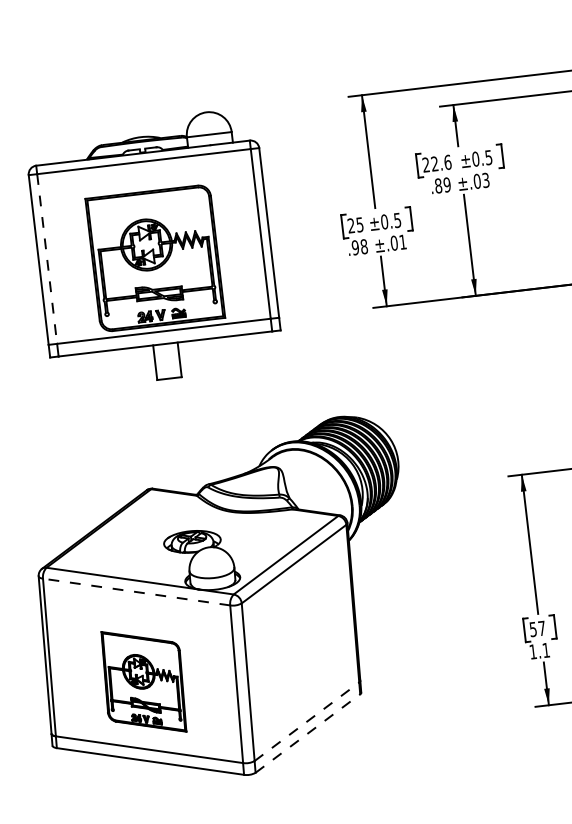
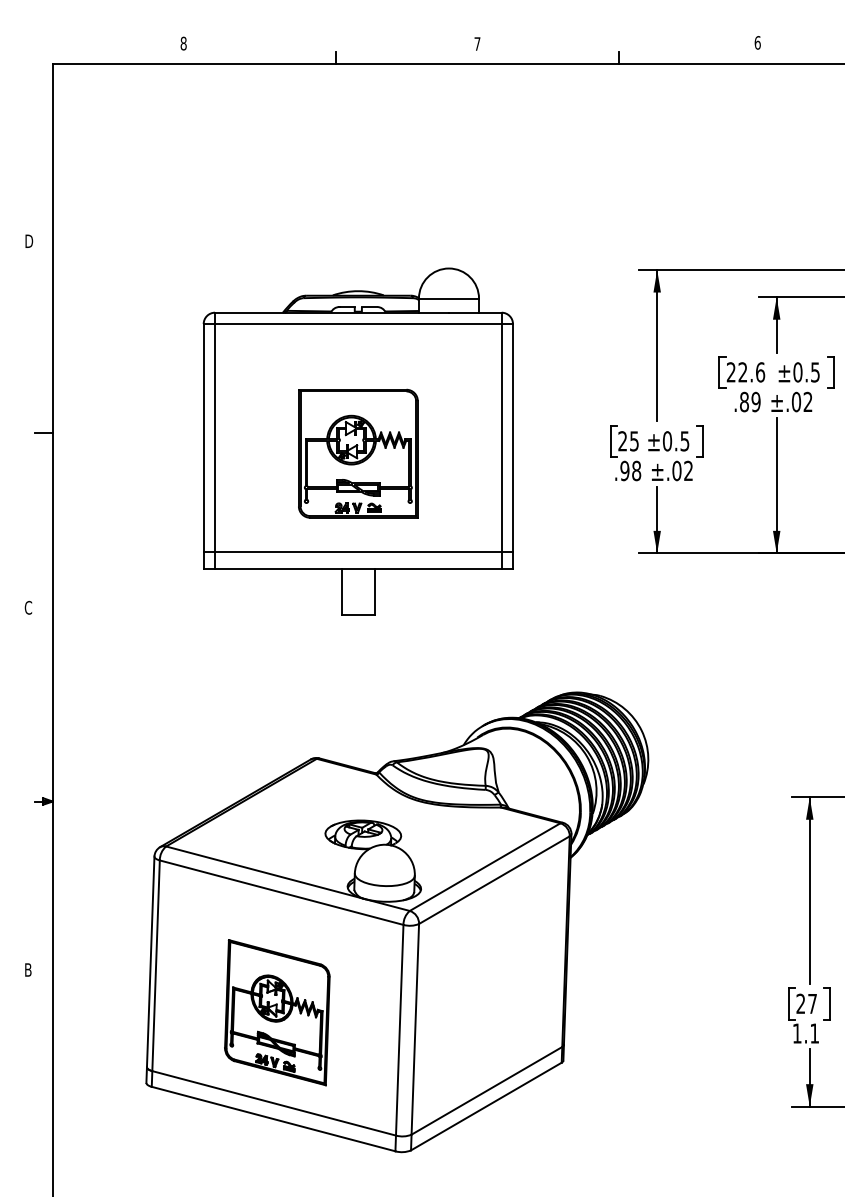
text: (485, 180) -> (807, 402), ±.03 -> ±.02
text: (402, 241) -> (688, 470), ±.01 -> ±.02
line: (47, 258) -> (215, 437), dashed -> solid
part: (155, 258) -> (358, 453), size x0.71
line: (136, 591) -> (281, 892), dashed -> solid
text: (532, 629) -> (800, 1003), 57 -> 27
line: (307, 721) -> (487, 1090), dashed -> solid
line: (307, 733) -> (486, 1106), dashed -> solid

